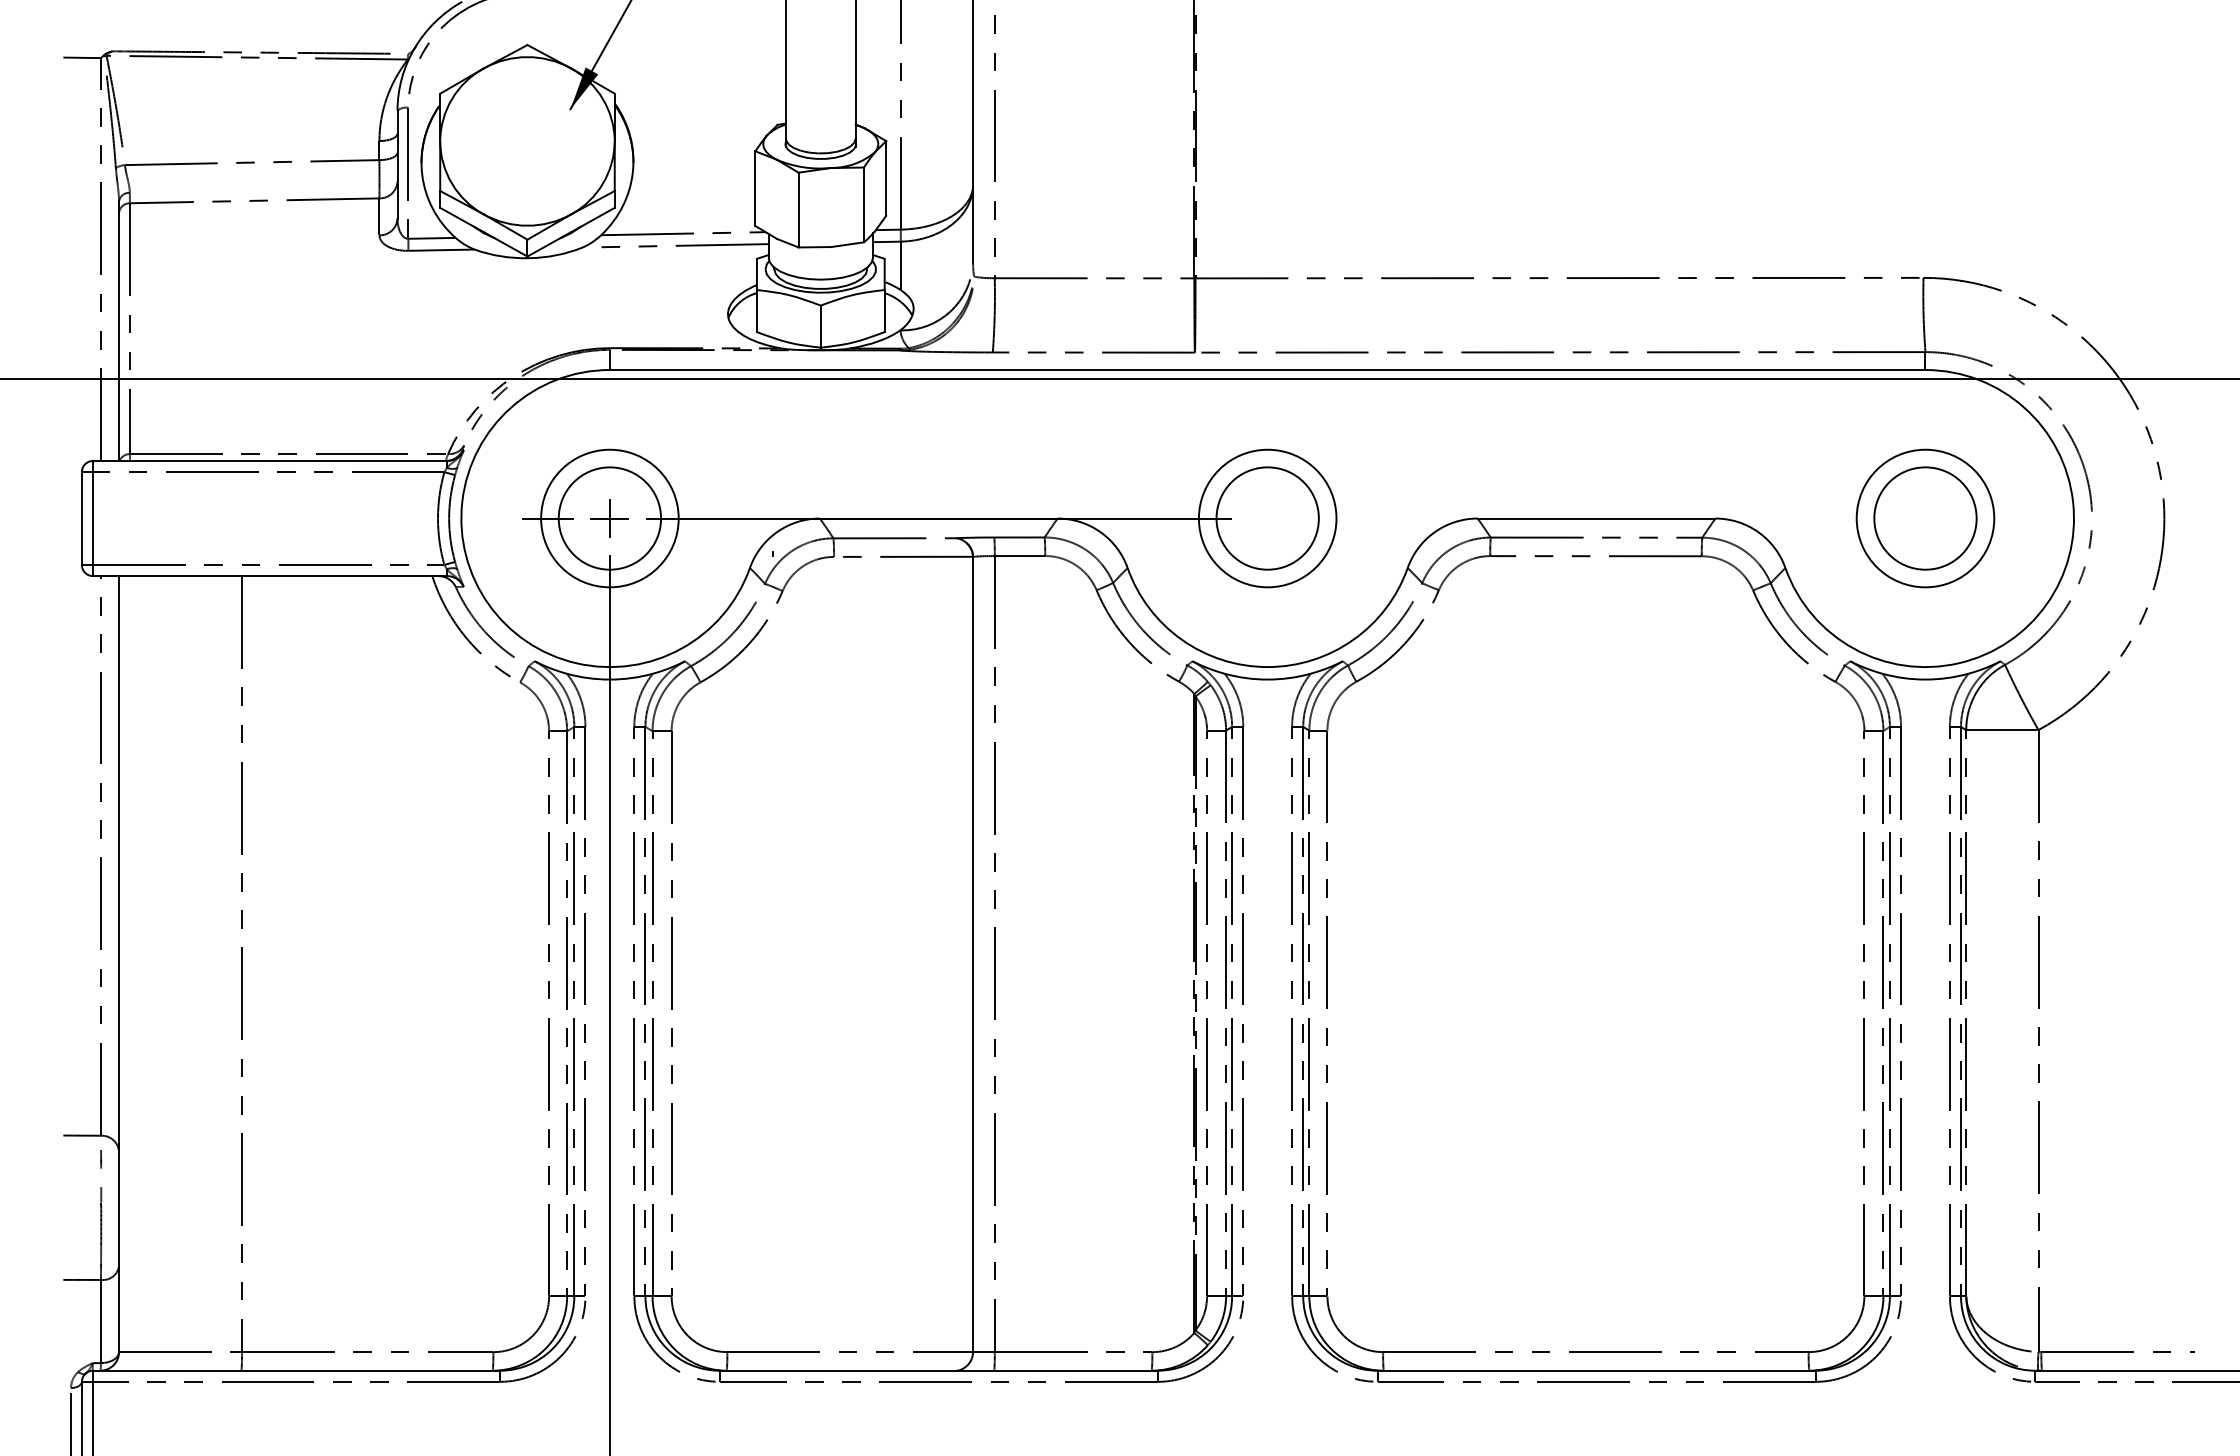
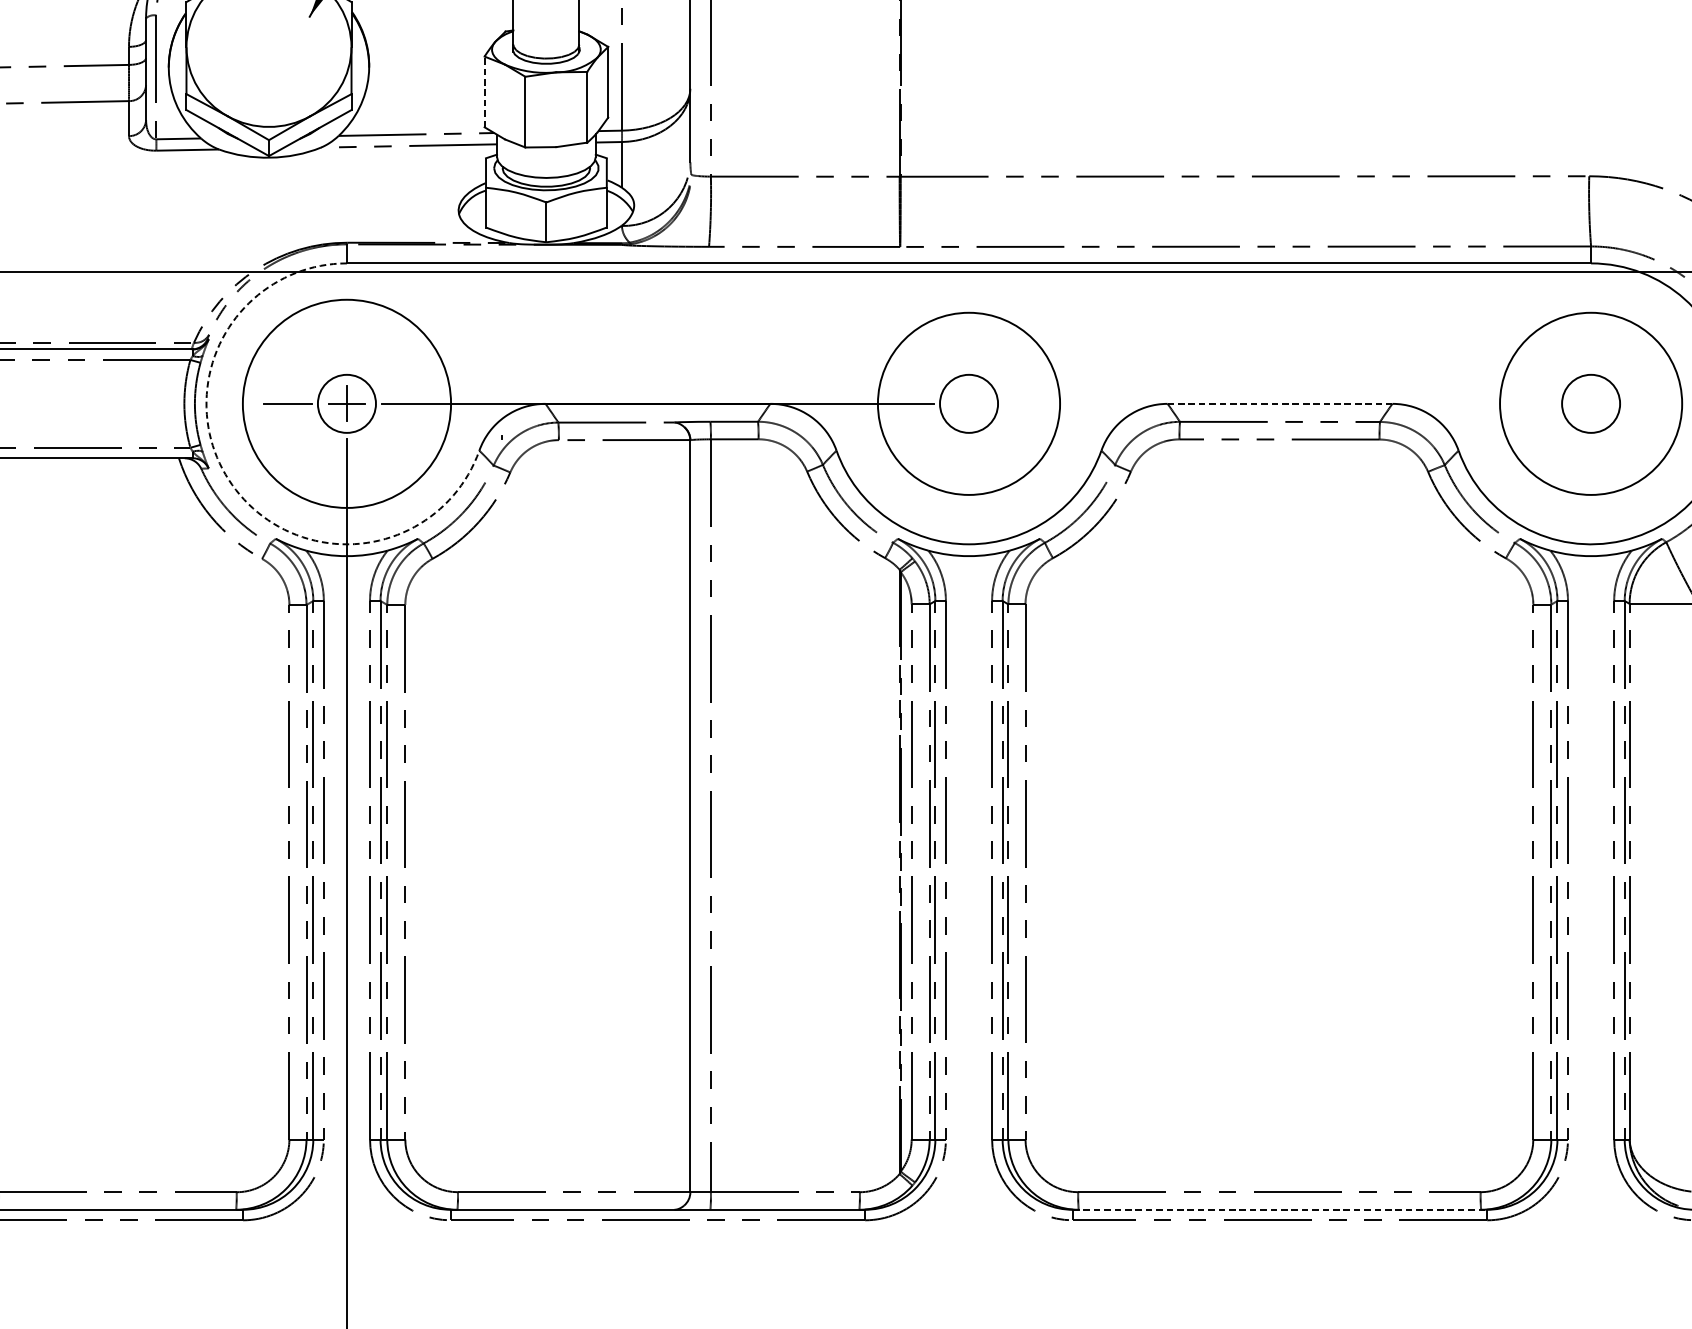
line: (755, 188) -> (484, 91), solid -> dashed
circle: (609, 518) -> (346, 403), size x0.6
circle: (609, 518) -> (346, 403), size x1.6
circle: (1267, 518) -> (968, 403), size x0.6
circle: (1267, 518) -> (968, 403), size x1.4
line: (1596, 518) -> (1279, 403), solid -> dashed
circle: (1925, 518) -> (1591, 403), size x0.6
circle: (1925, 518) -> (1591, 403), size x1.4
arc: (488, 604) -> (232, 485), solid -> dashed
line: (1597, 1370) -> (1280, 1209), solid -> dashed

